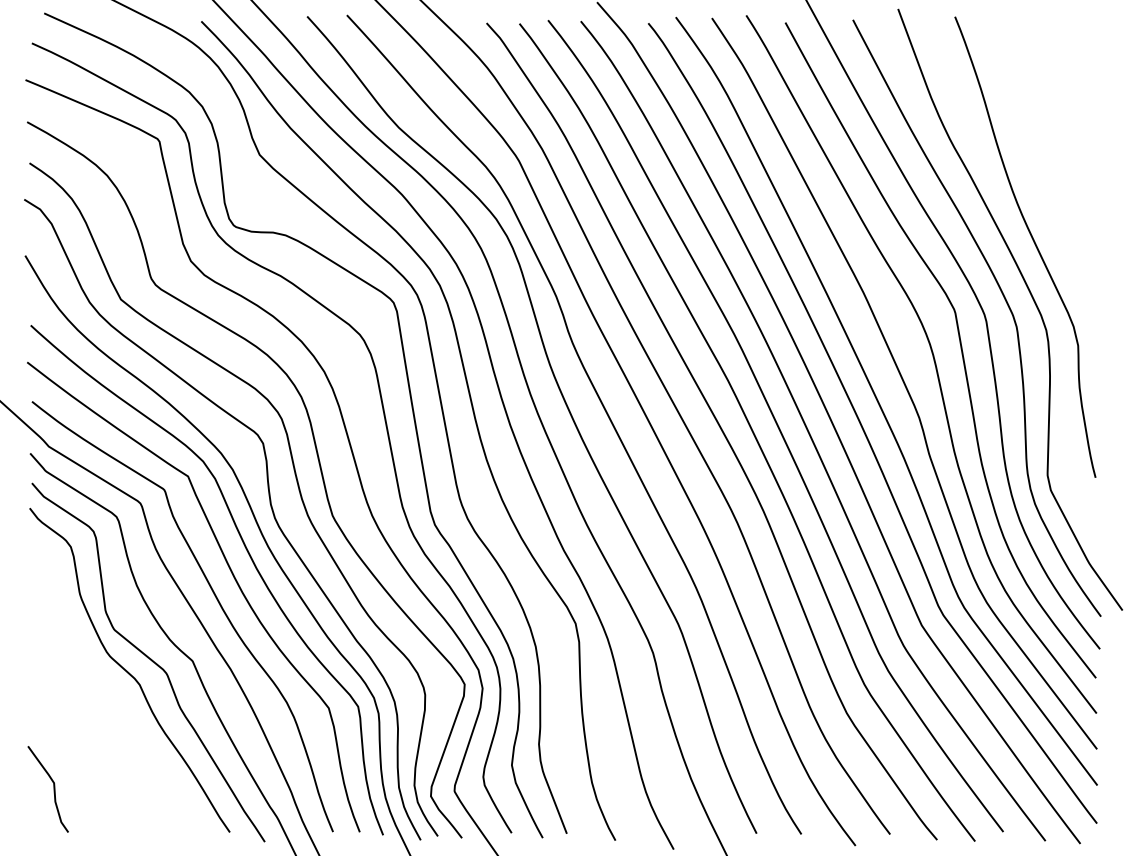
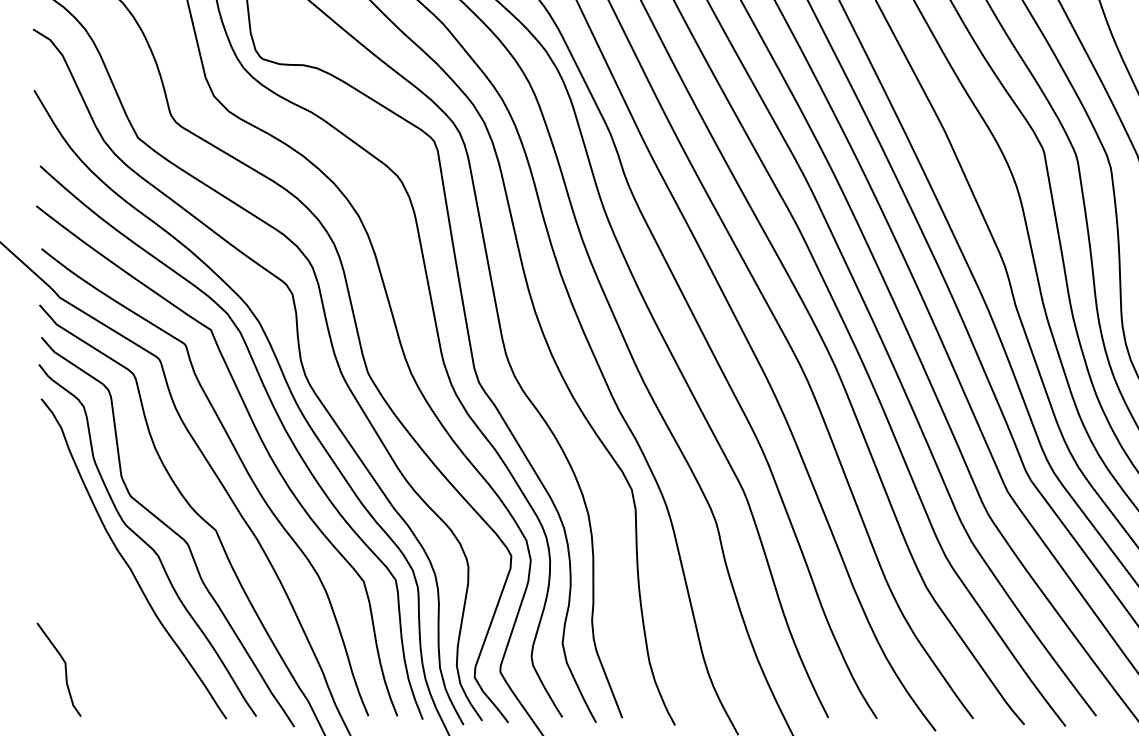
curve: (110, 689) -> (126, 561), added

